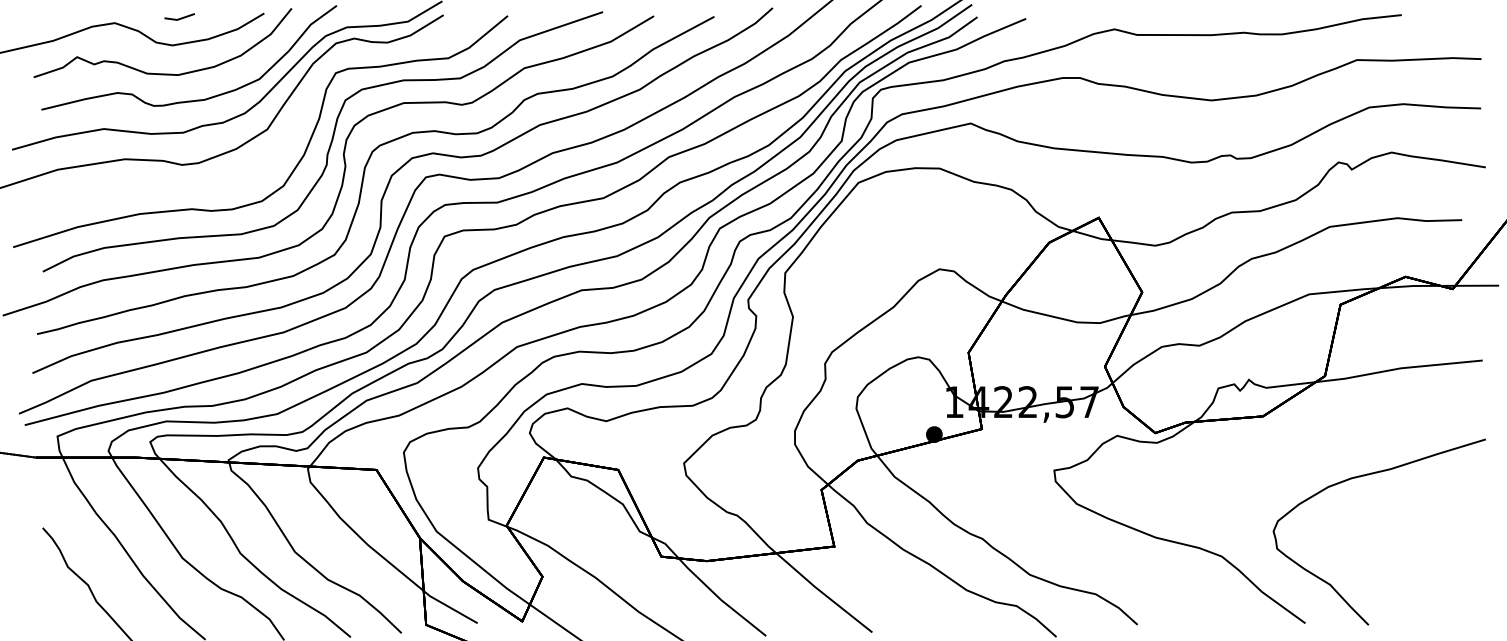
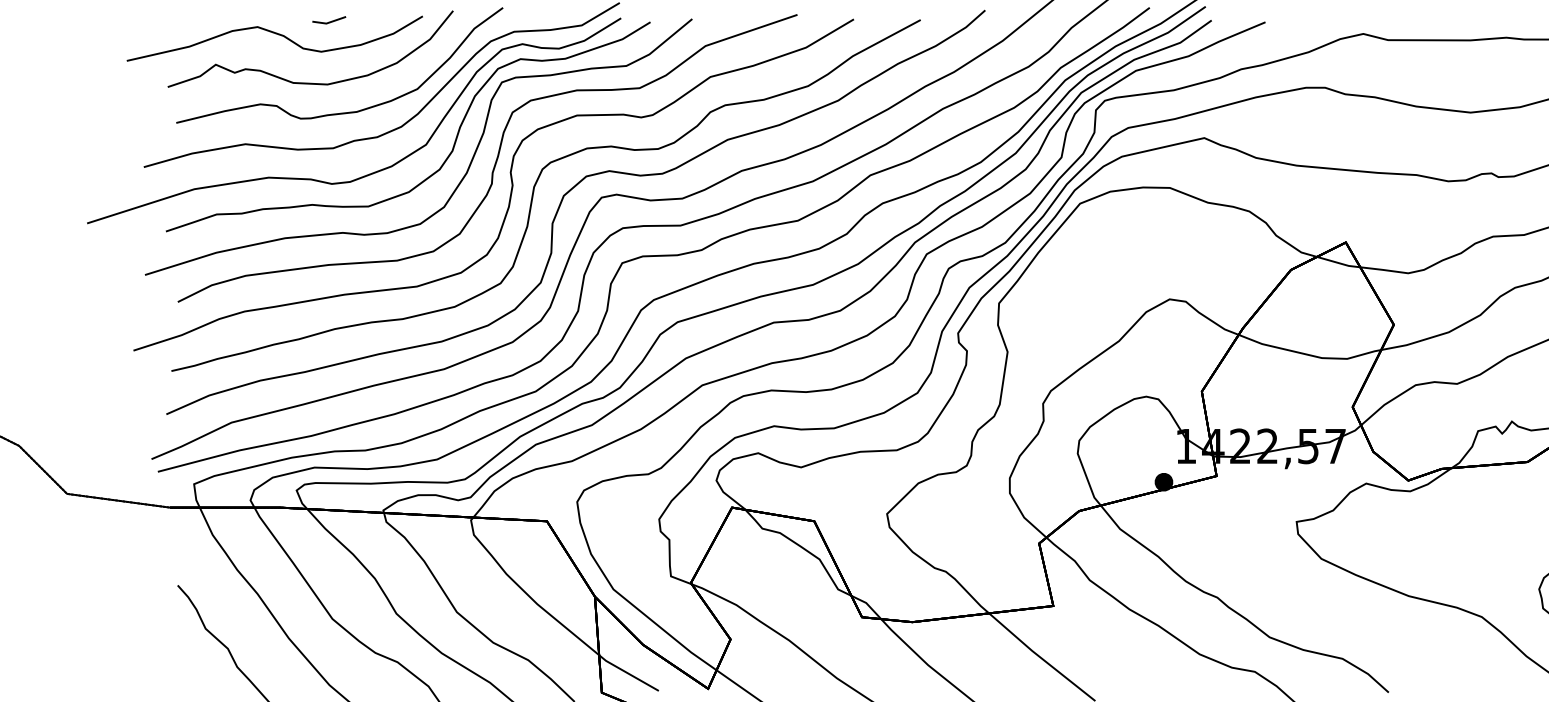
part: (293, 123) -> (455, 138), added

